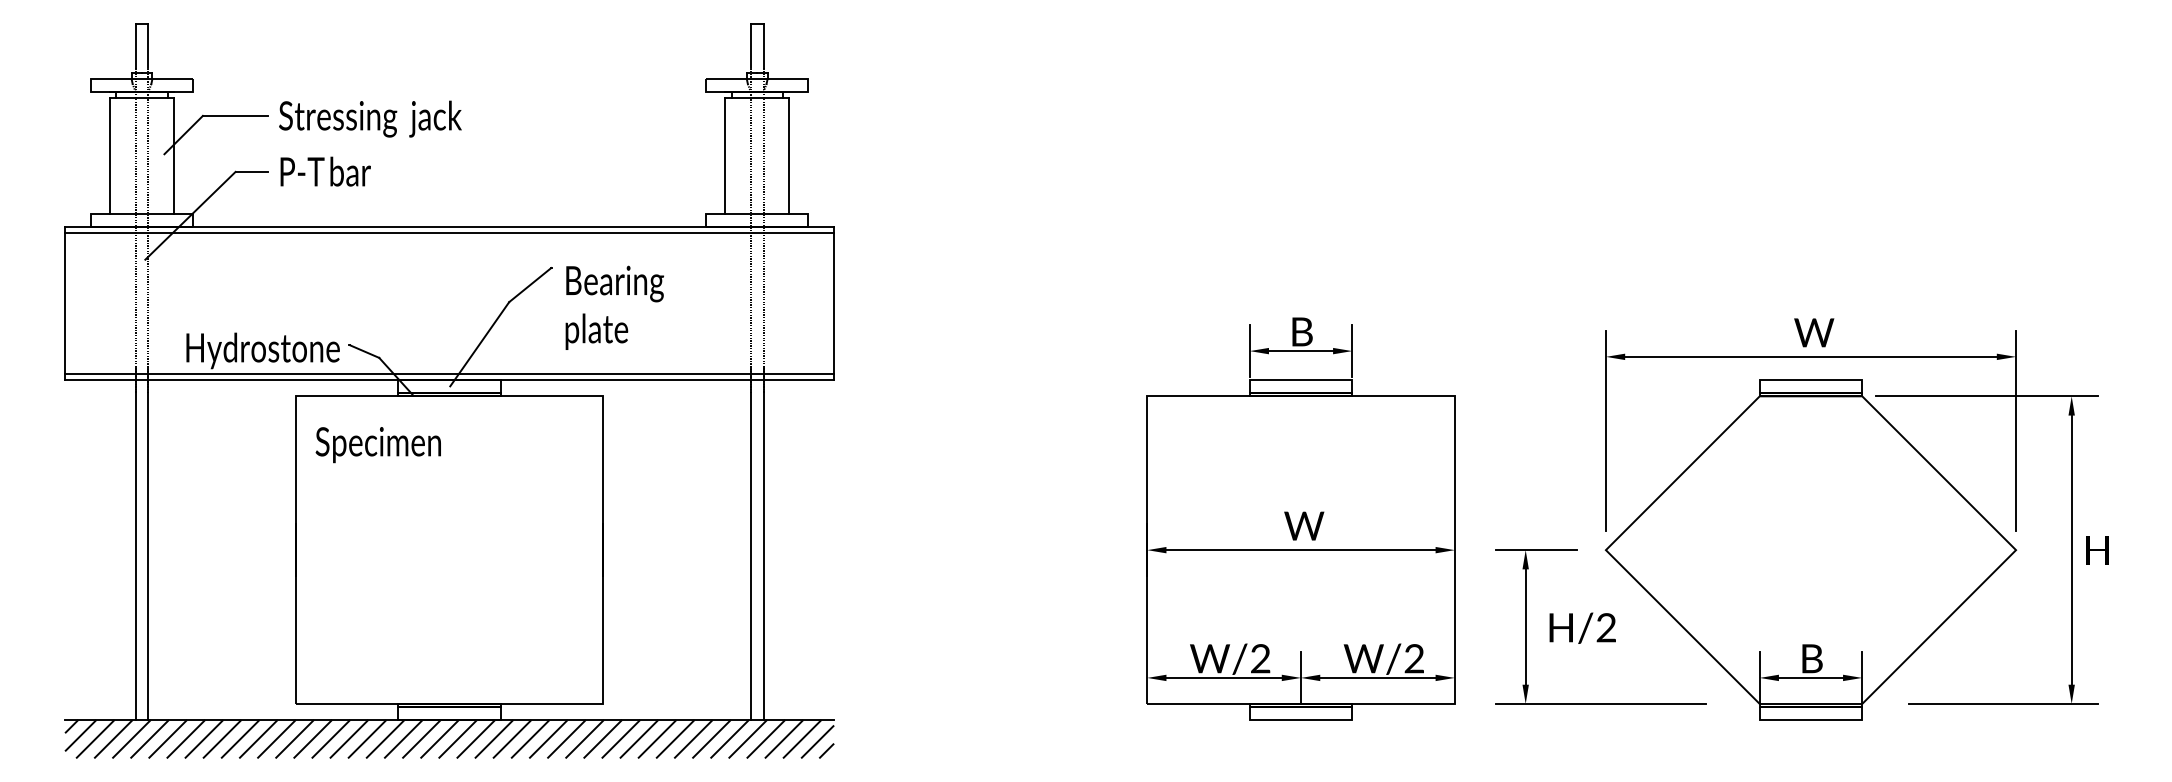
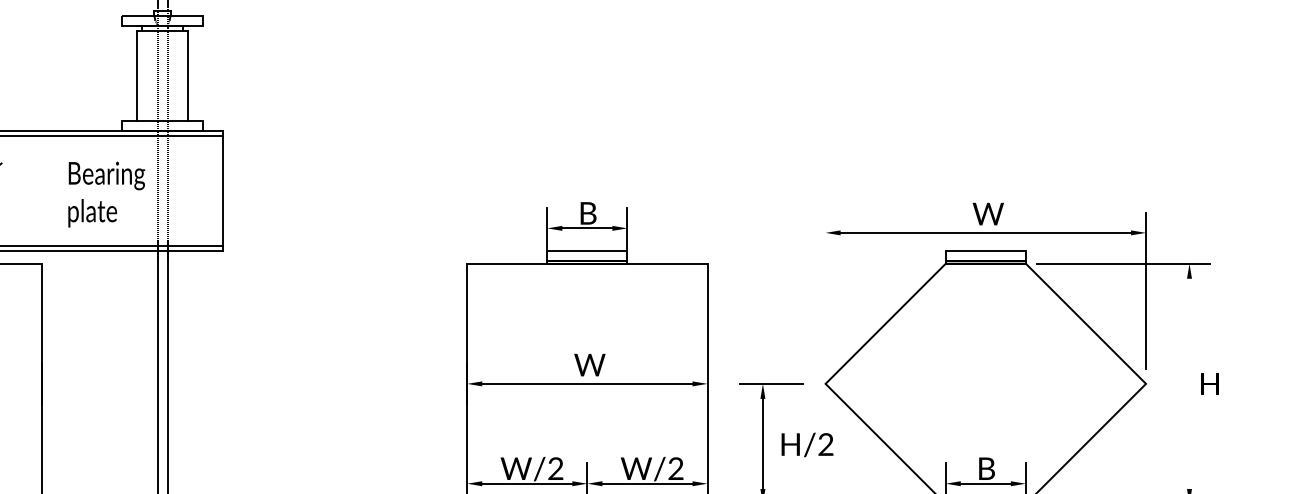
text: (614, 307) -> (106, 194), moved
line: (1605, 430) -> (825, 290), removed
line: (2071, 549) -> (1189, 383), removed

